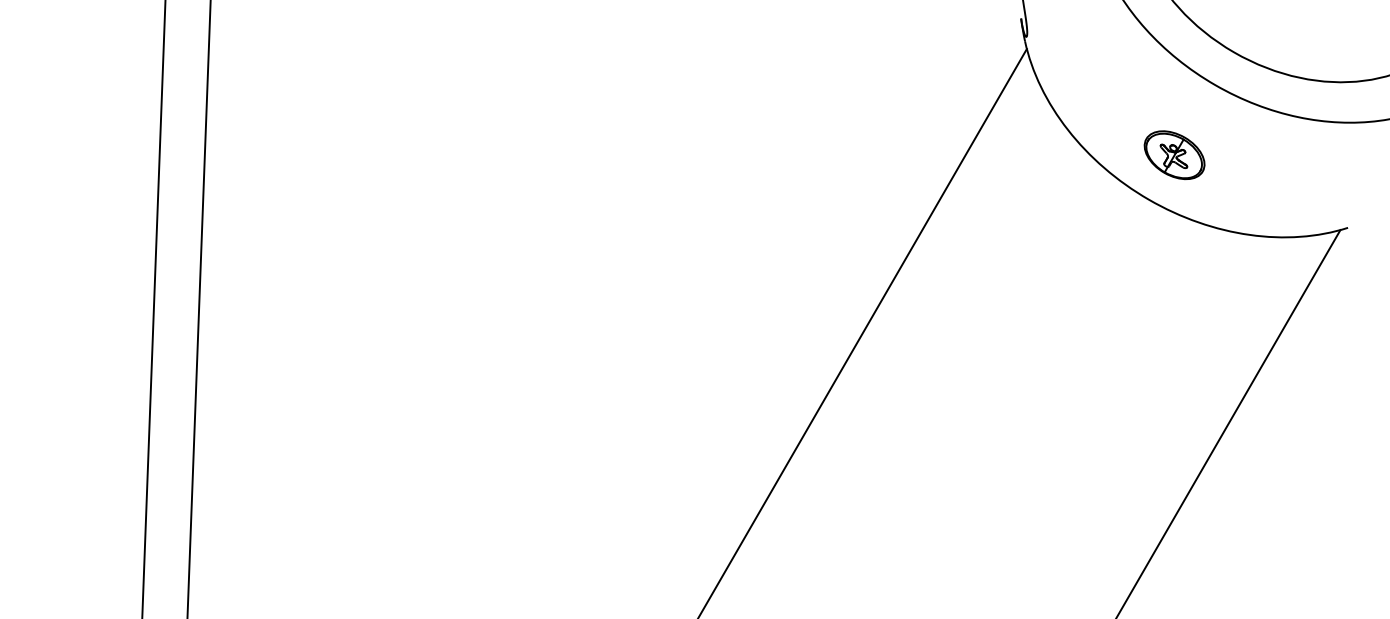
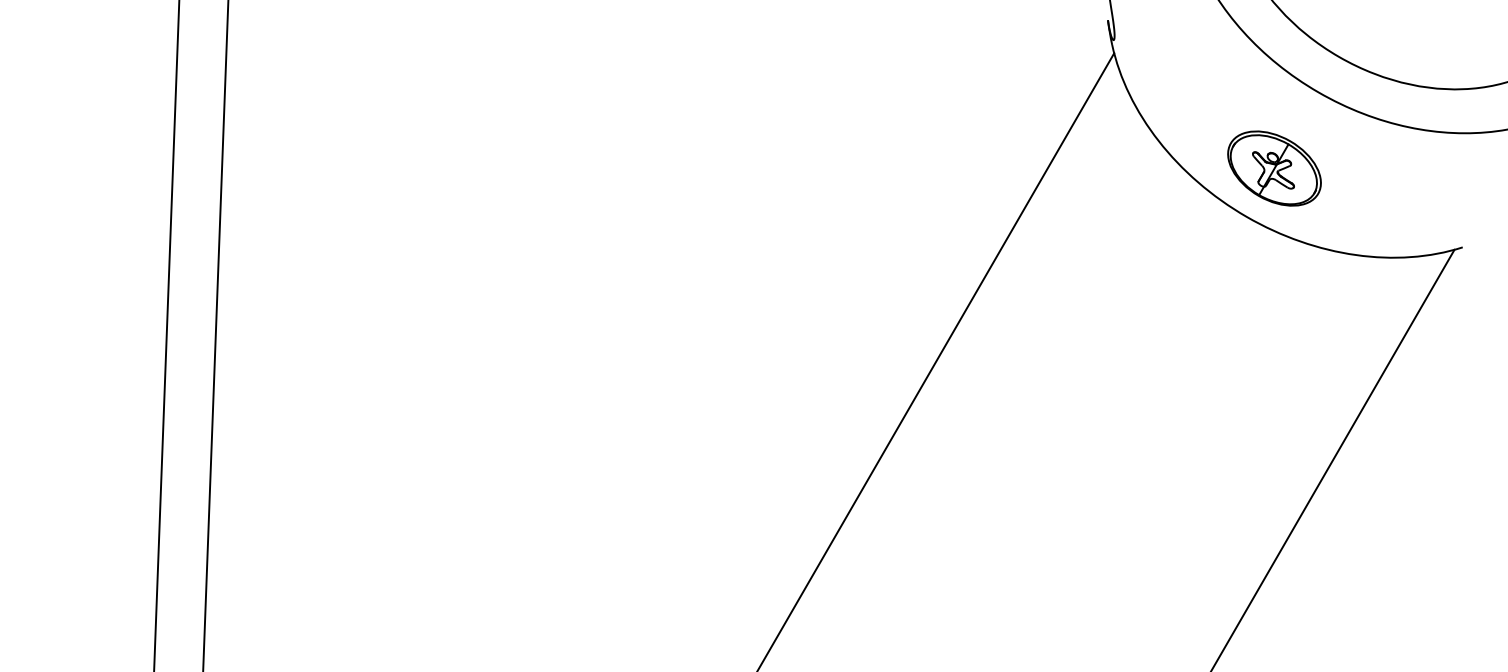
part: (1174, 155) -> (1274, 168), size x1.43

